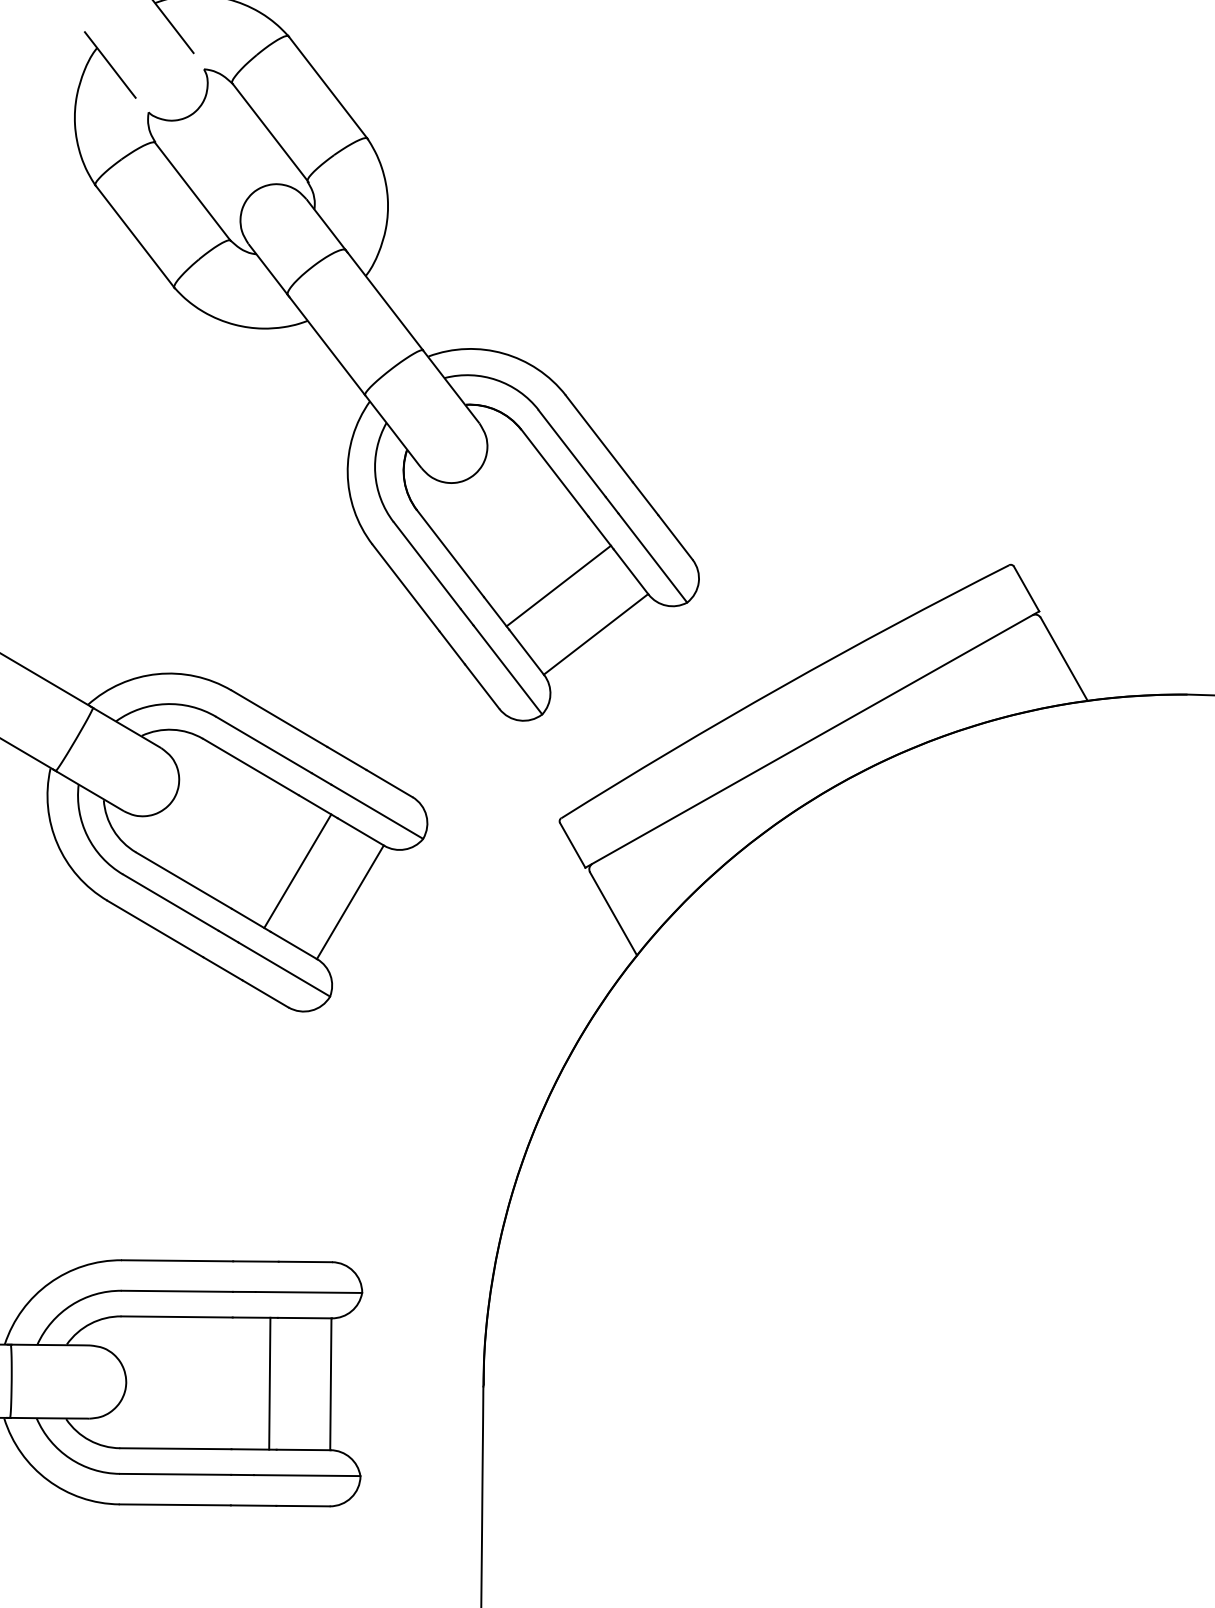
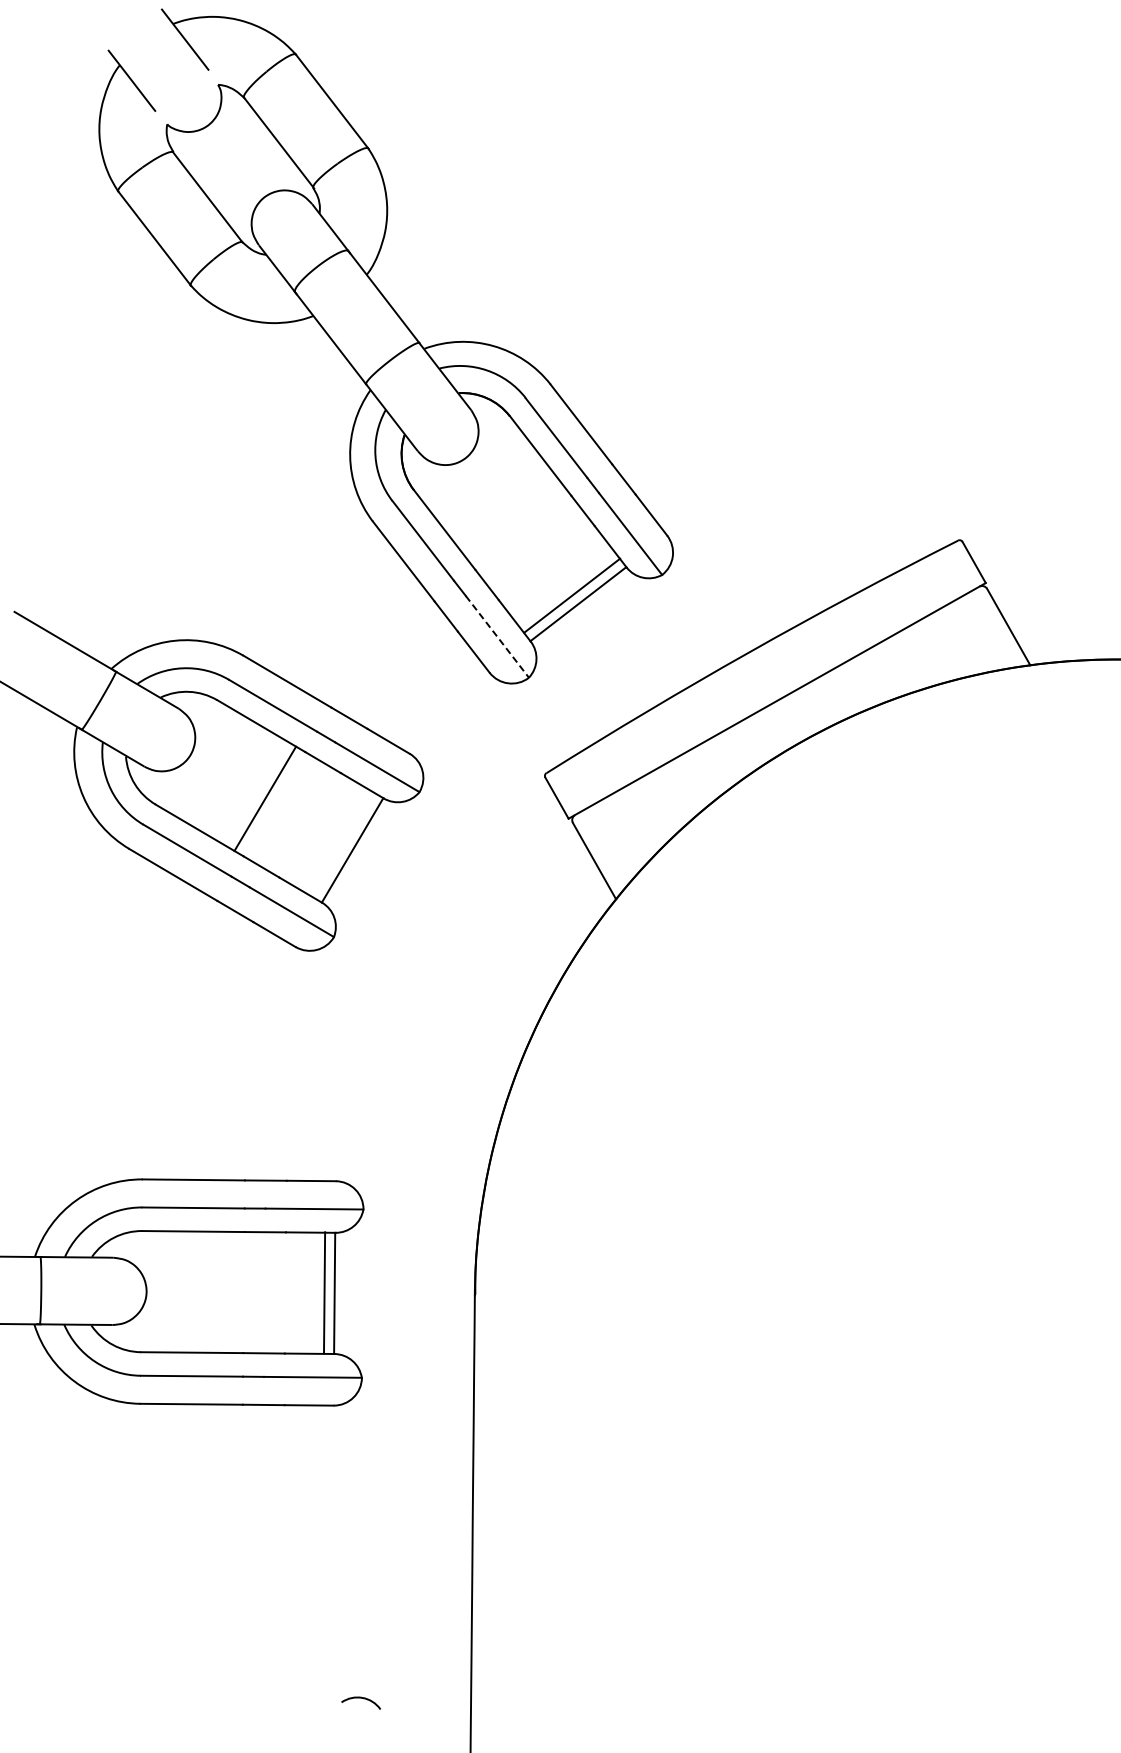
line: (559, 585) -> (572, 595), moved
line: (508, 669) -> (497, 636), solid -> dashed
line: (298, 870) -> (265, 798), moved
line: (269, 1383) -> (324, 1292), moved

